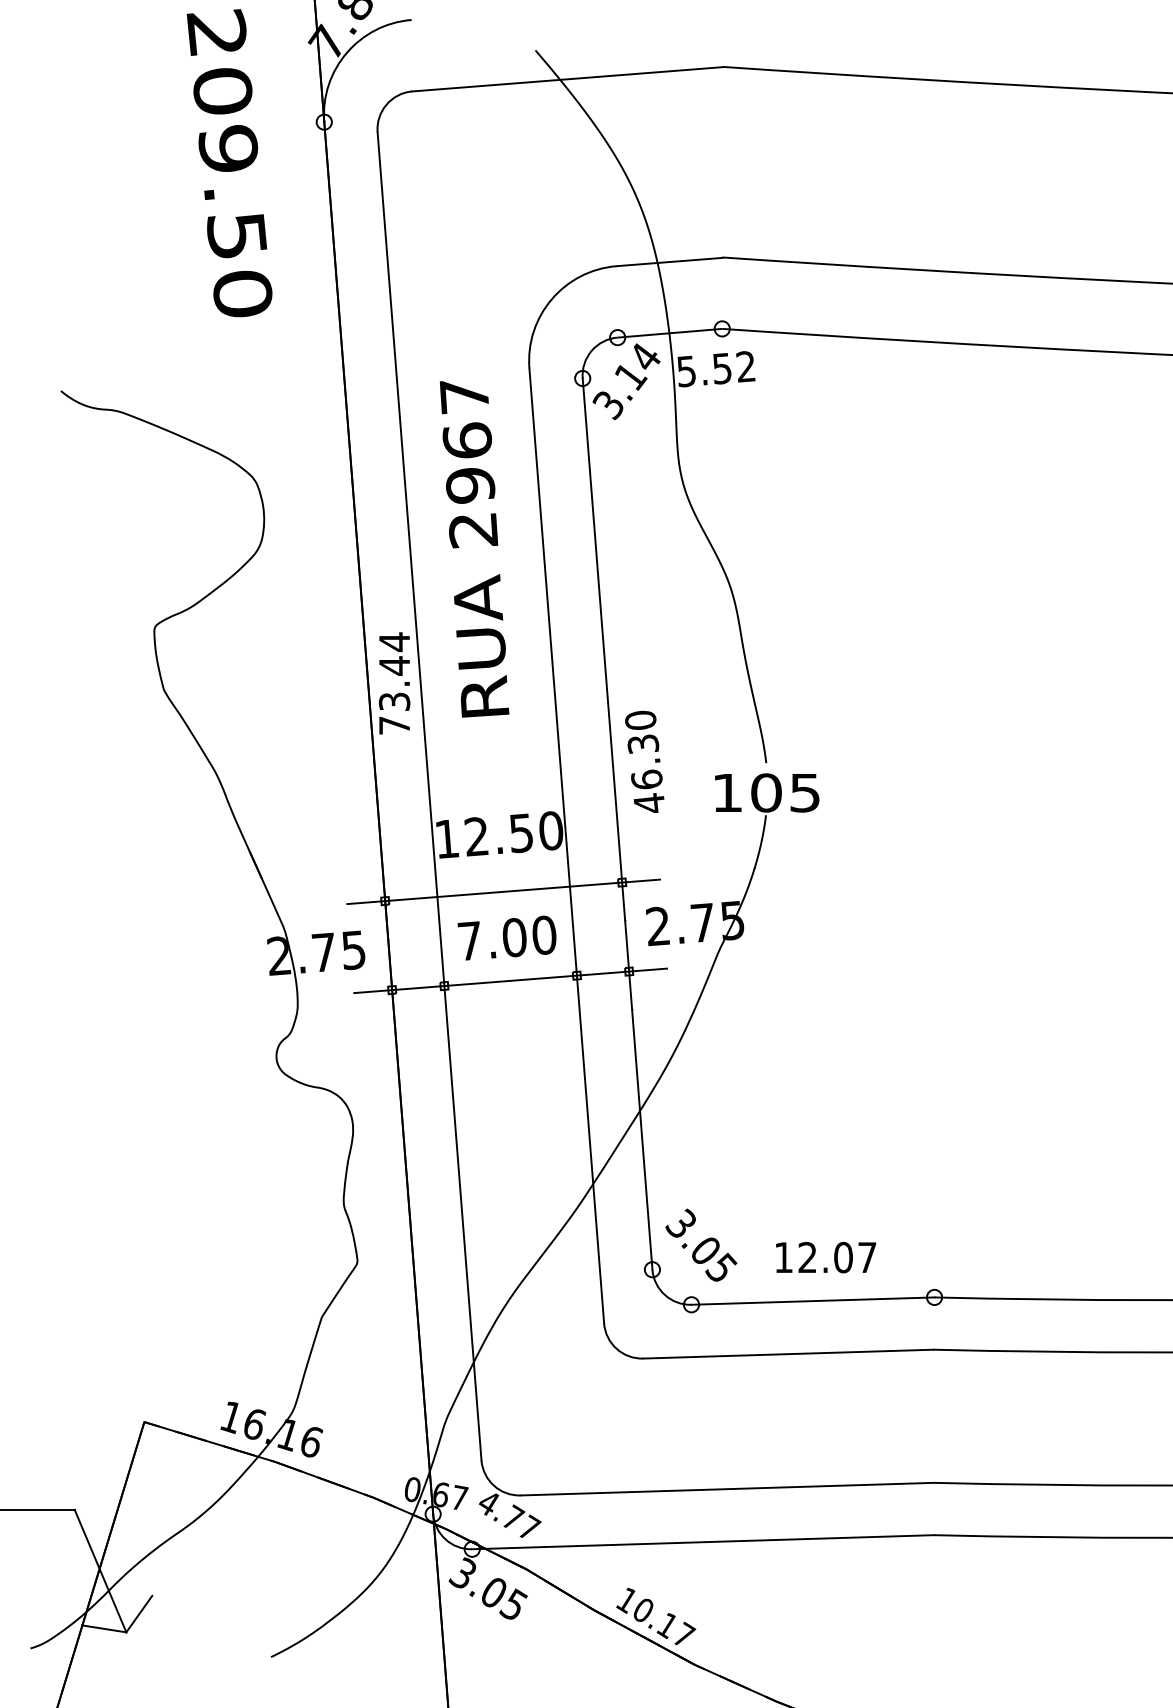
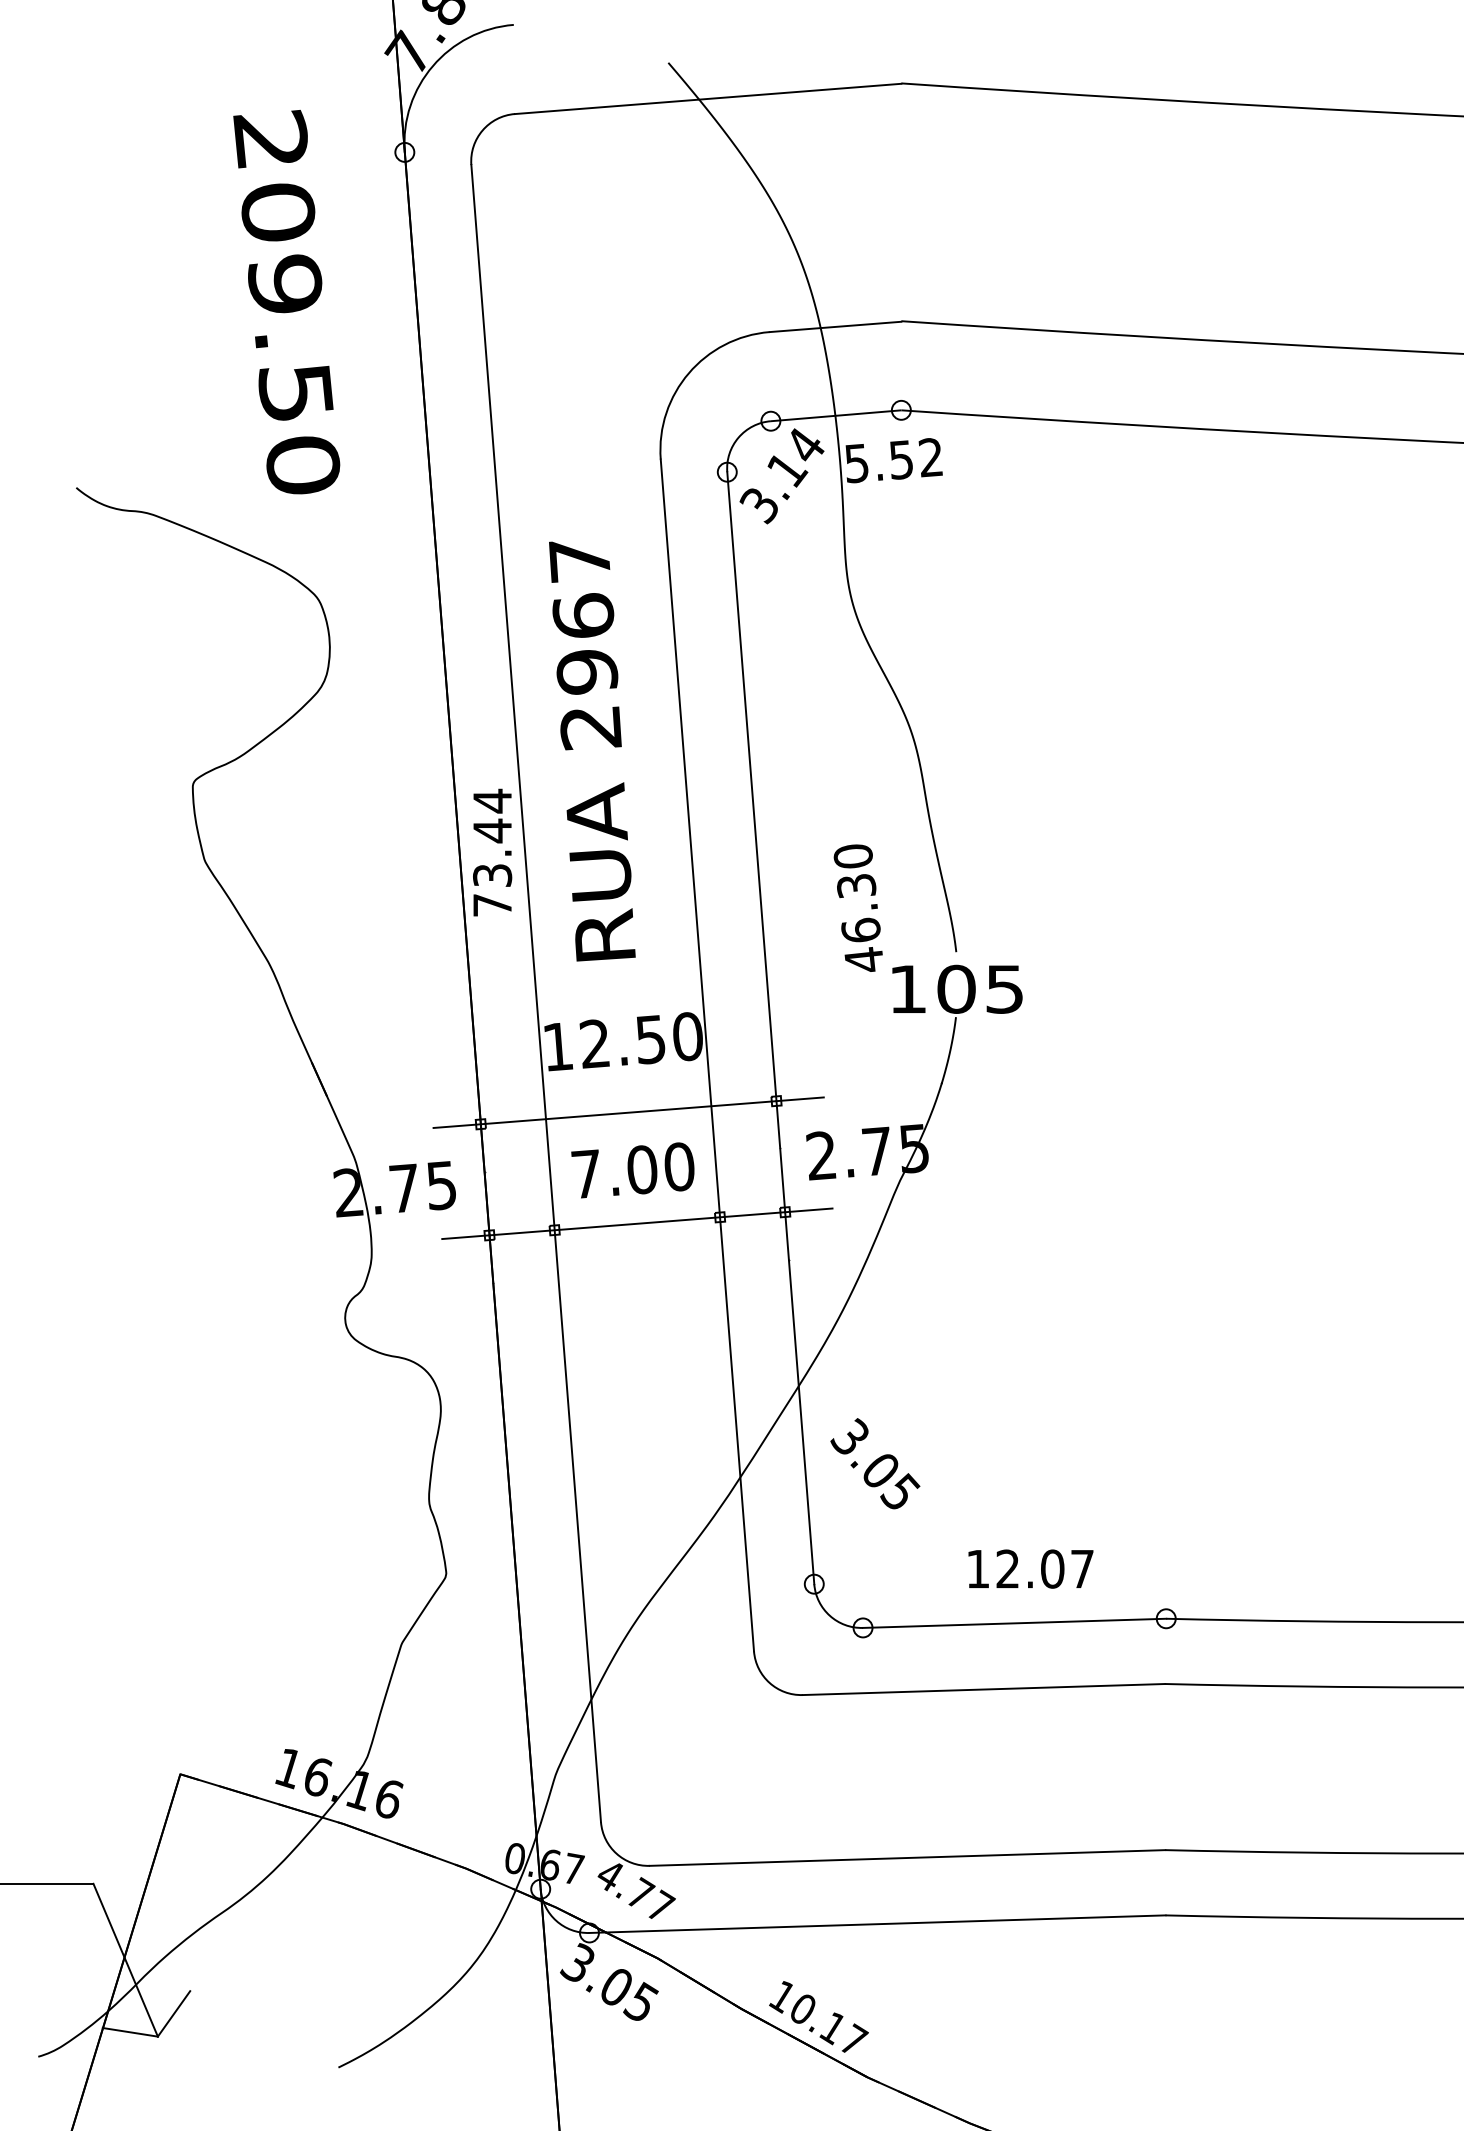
text: (229, 163) -> (286, 302), moved
text: (474, 549) -> (592, 751), moved
text: (644, 761) -> (858, 907), moved
text: (701, 1244) -> (875, 1462), moved

